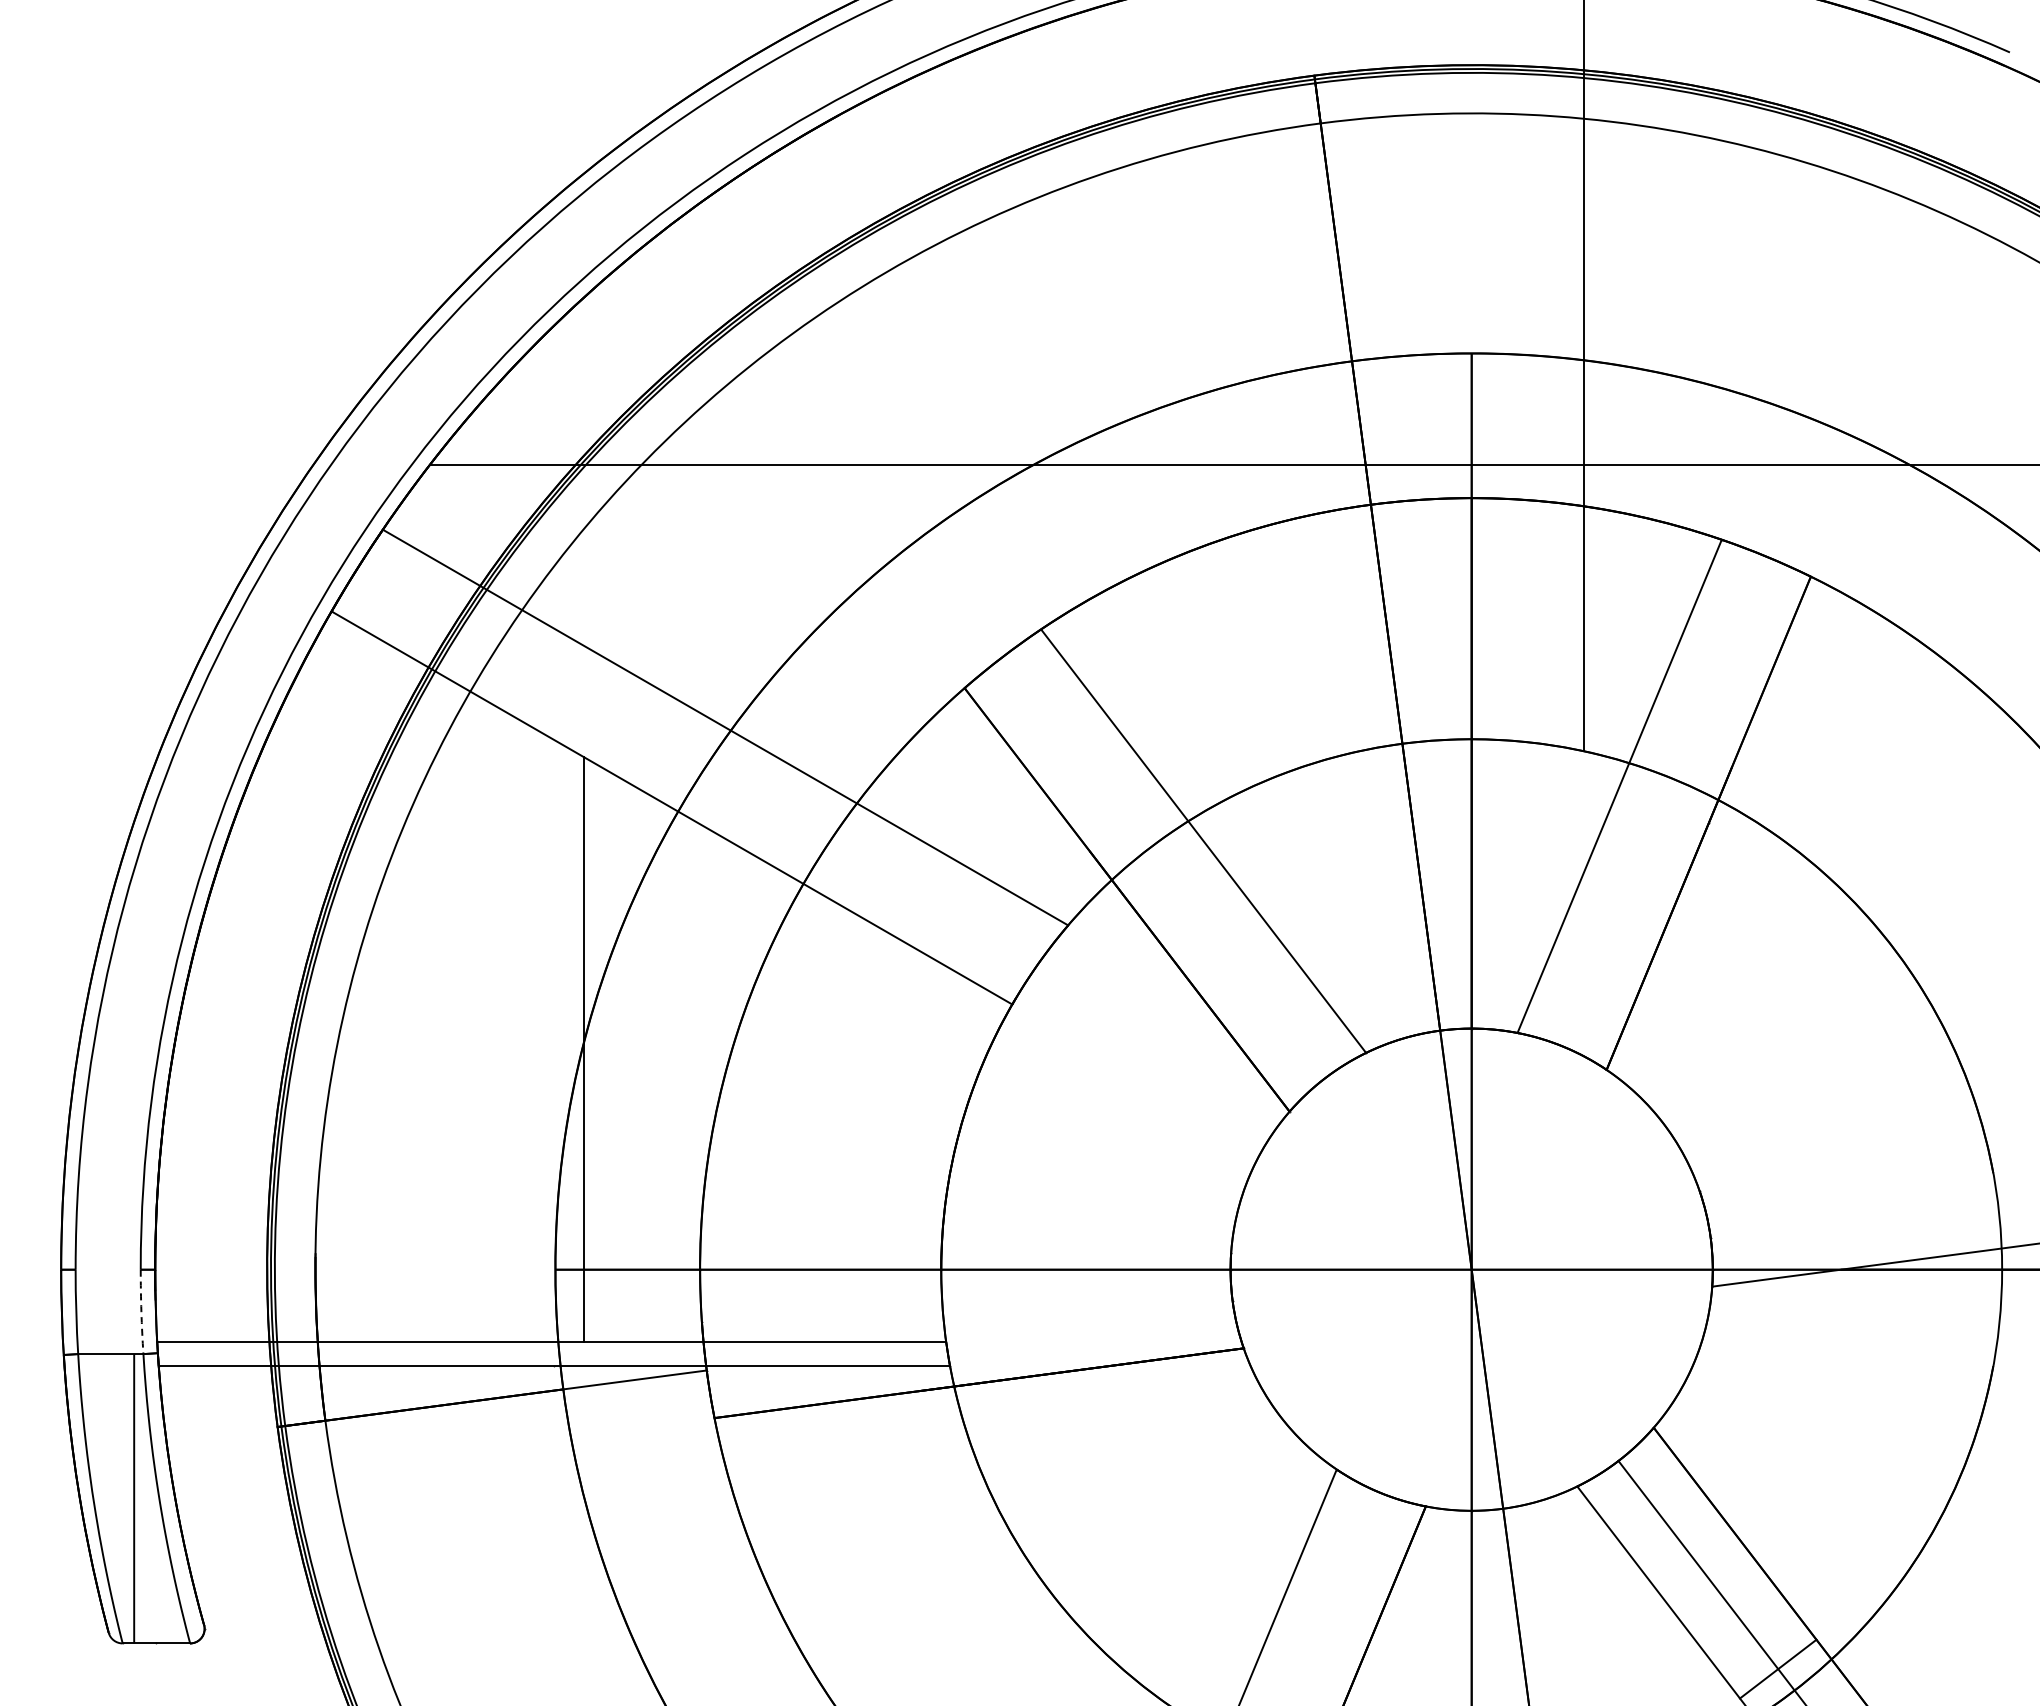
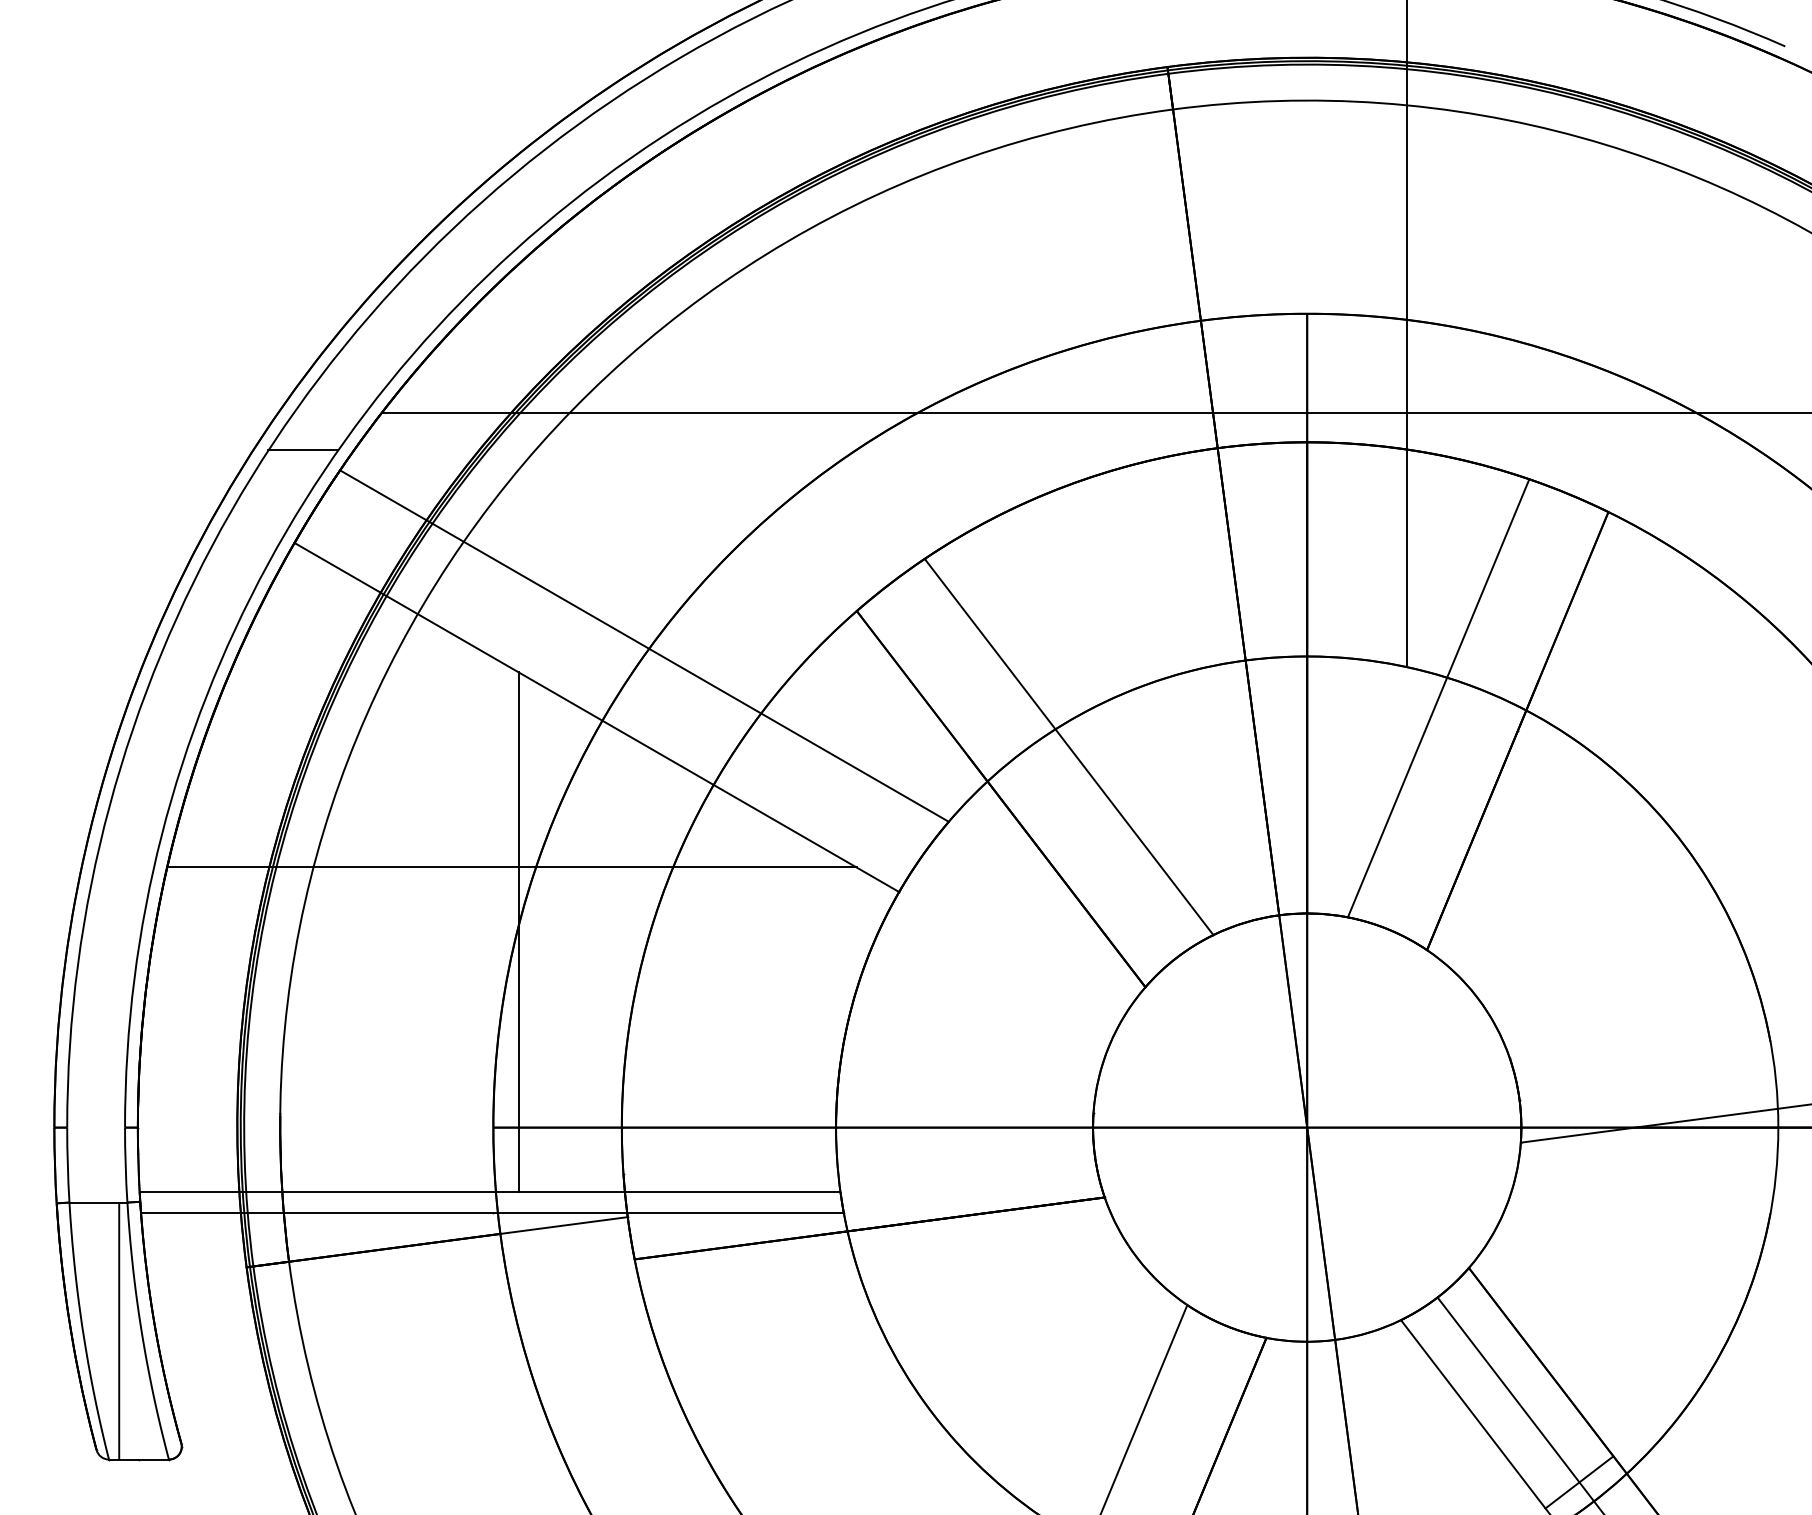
line: (341, 507) -> (303, 450), added
line: (576, 976) -> (512, 867), added
arc: (141, 1311) -> (125, 1164), dashed -> solid

